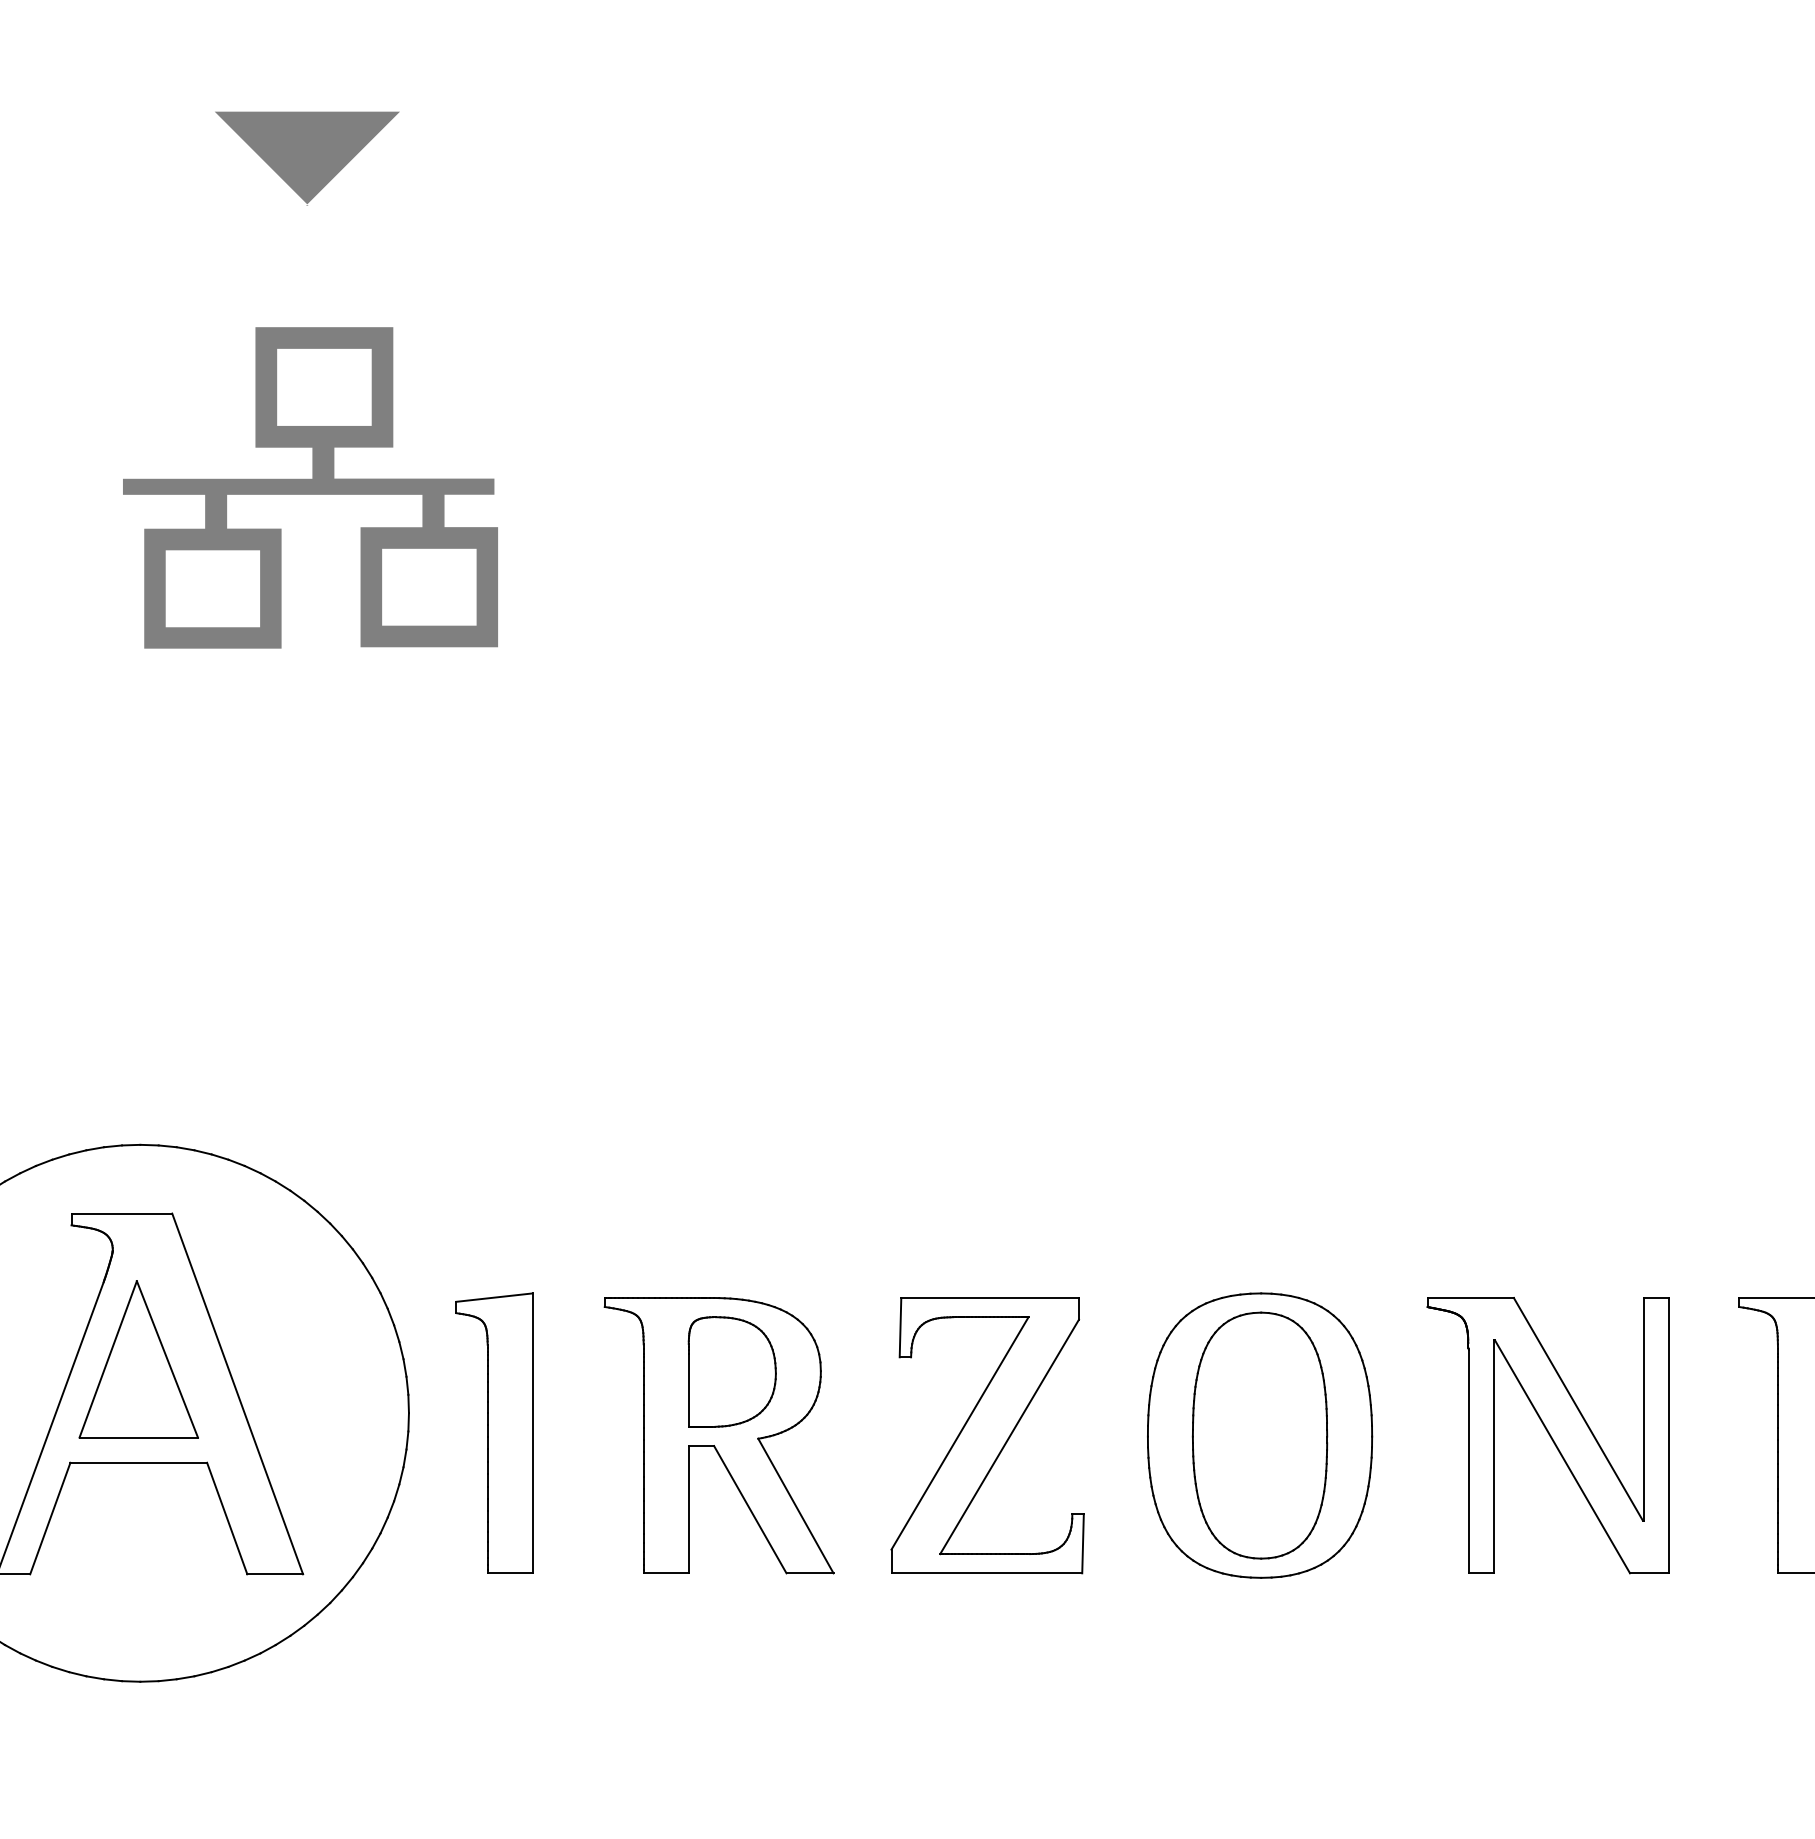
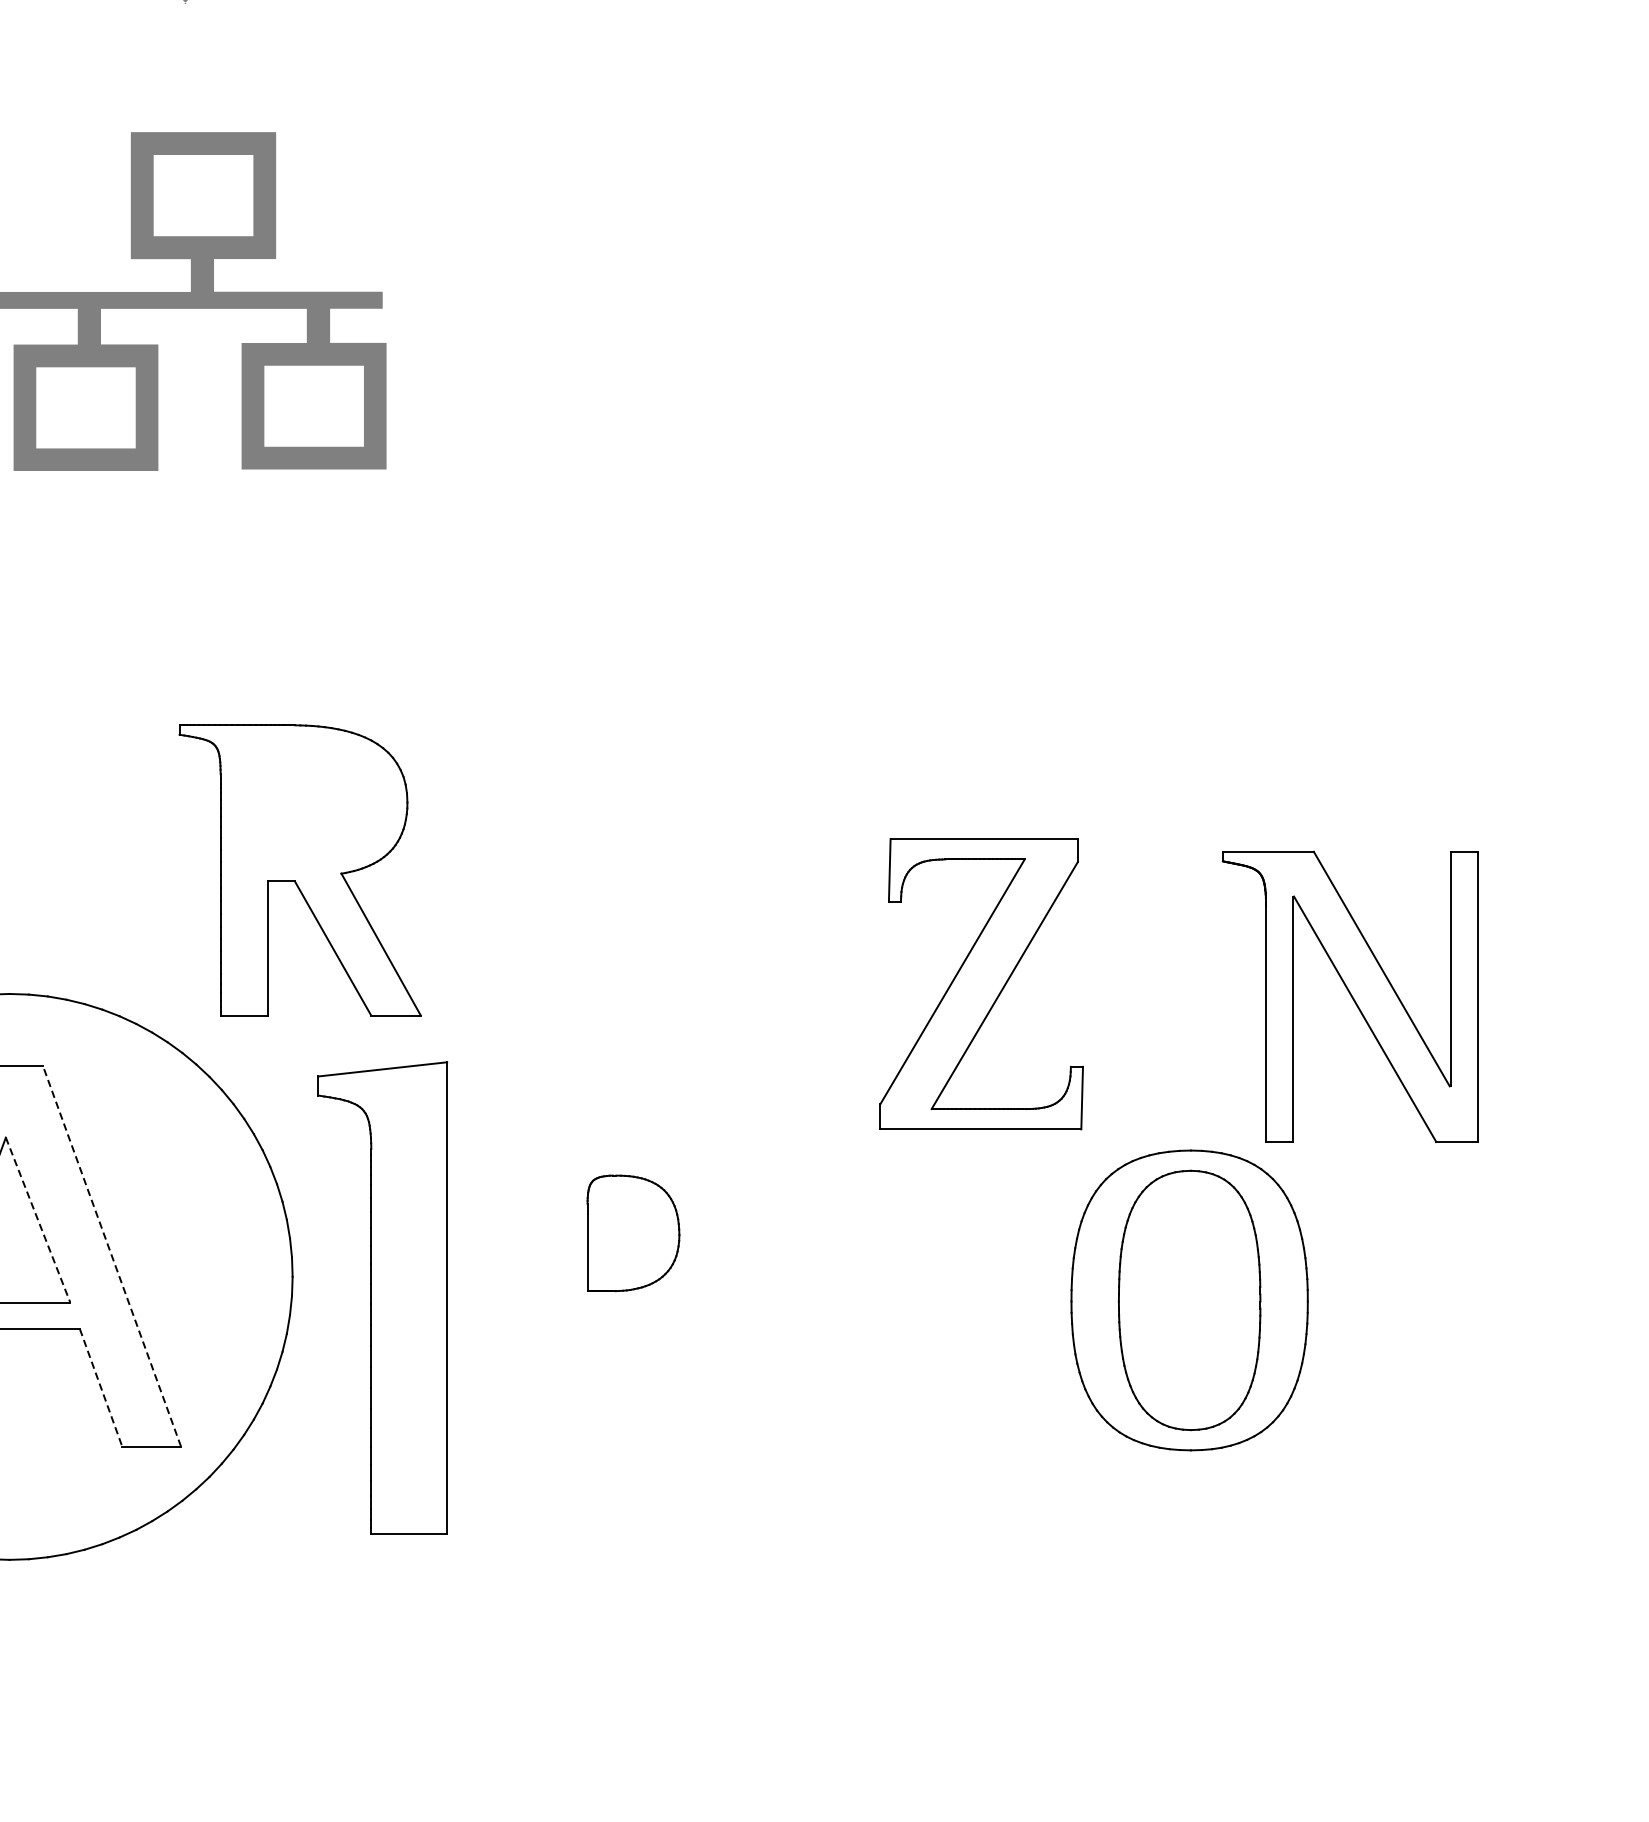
line: (167, 1359) -> (38, 1220), solid -> dashed
line: (237, 1393) -> (111, 1256), solid -> dashed
part: (494, 1432) -> (382, 1297), size x1.6
part: (718, 1435) -> (299, 870), moved
part: (987, 1435) -> (981, 984), moved
part: (1547, 1435) -> (1349, 996), moved
line: (227, 1519) -> (101, 1388), solid -> dashed

